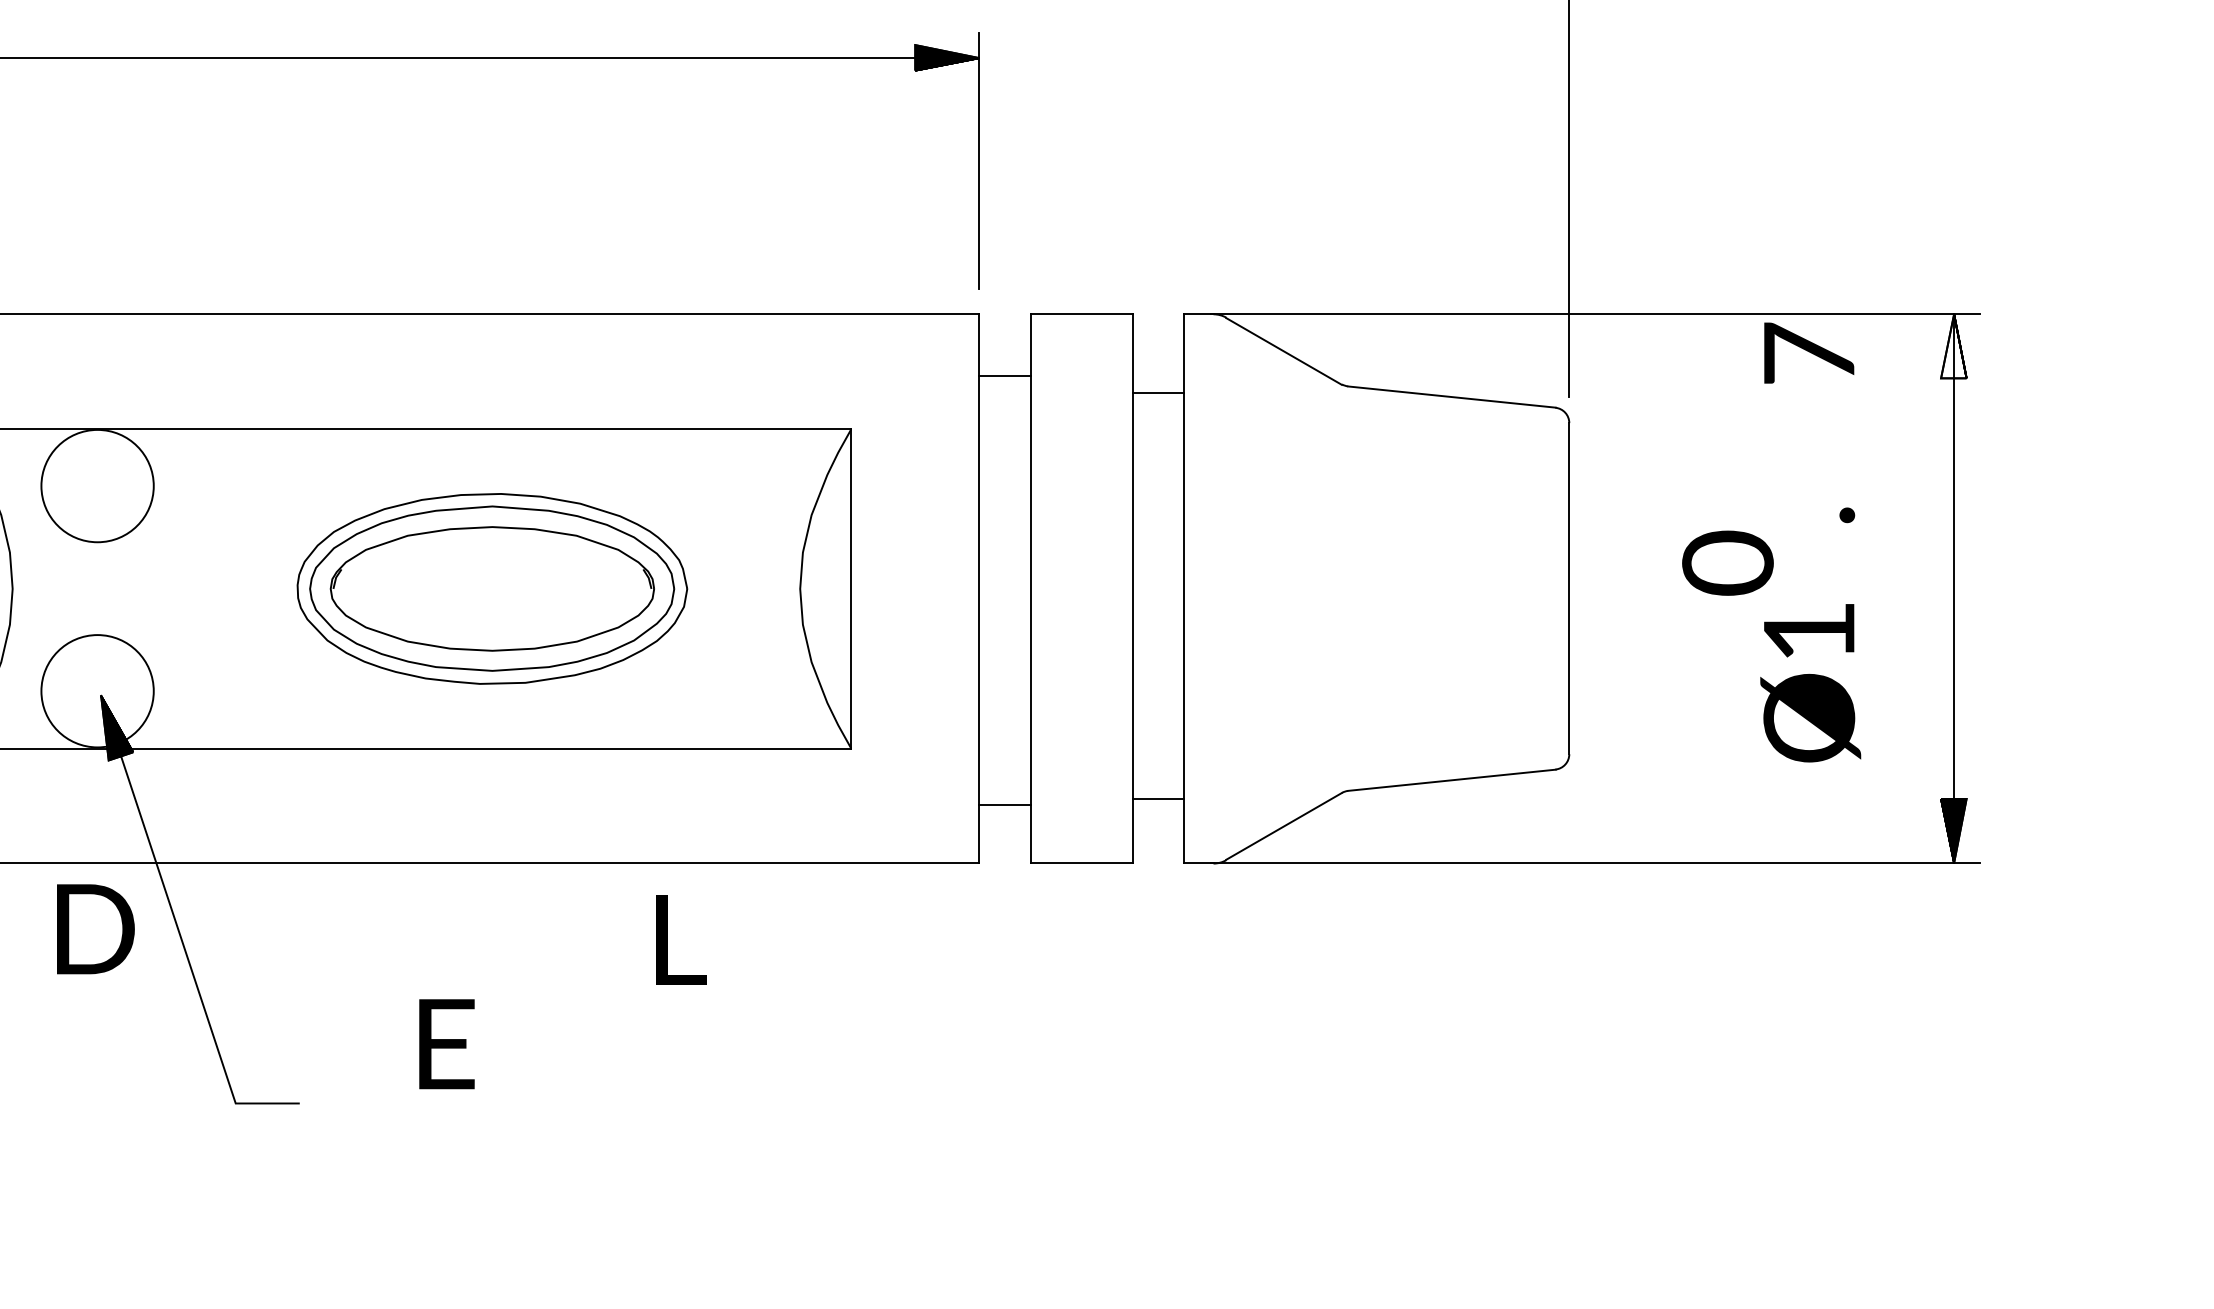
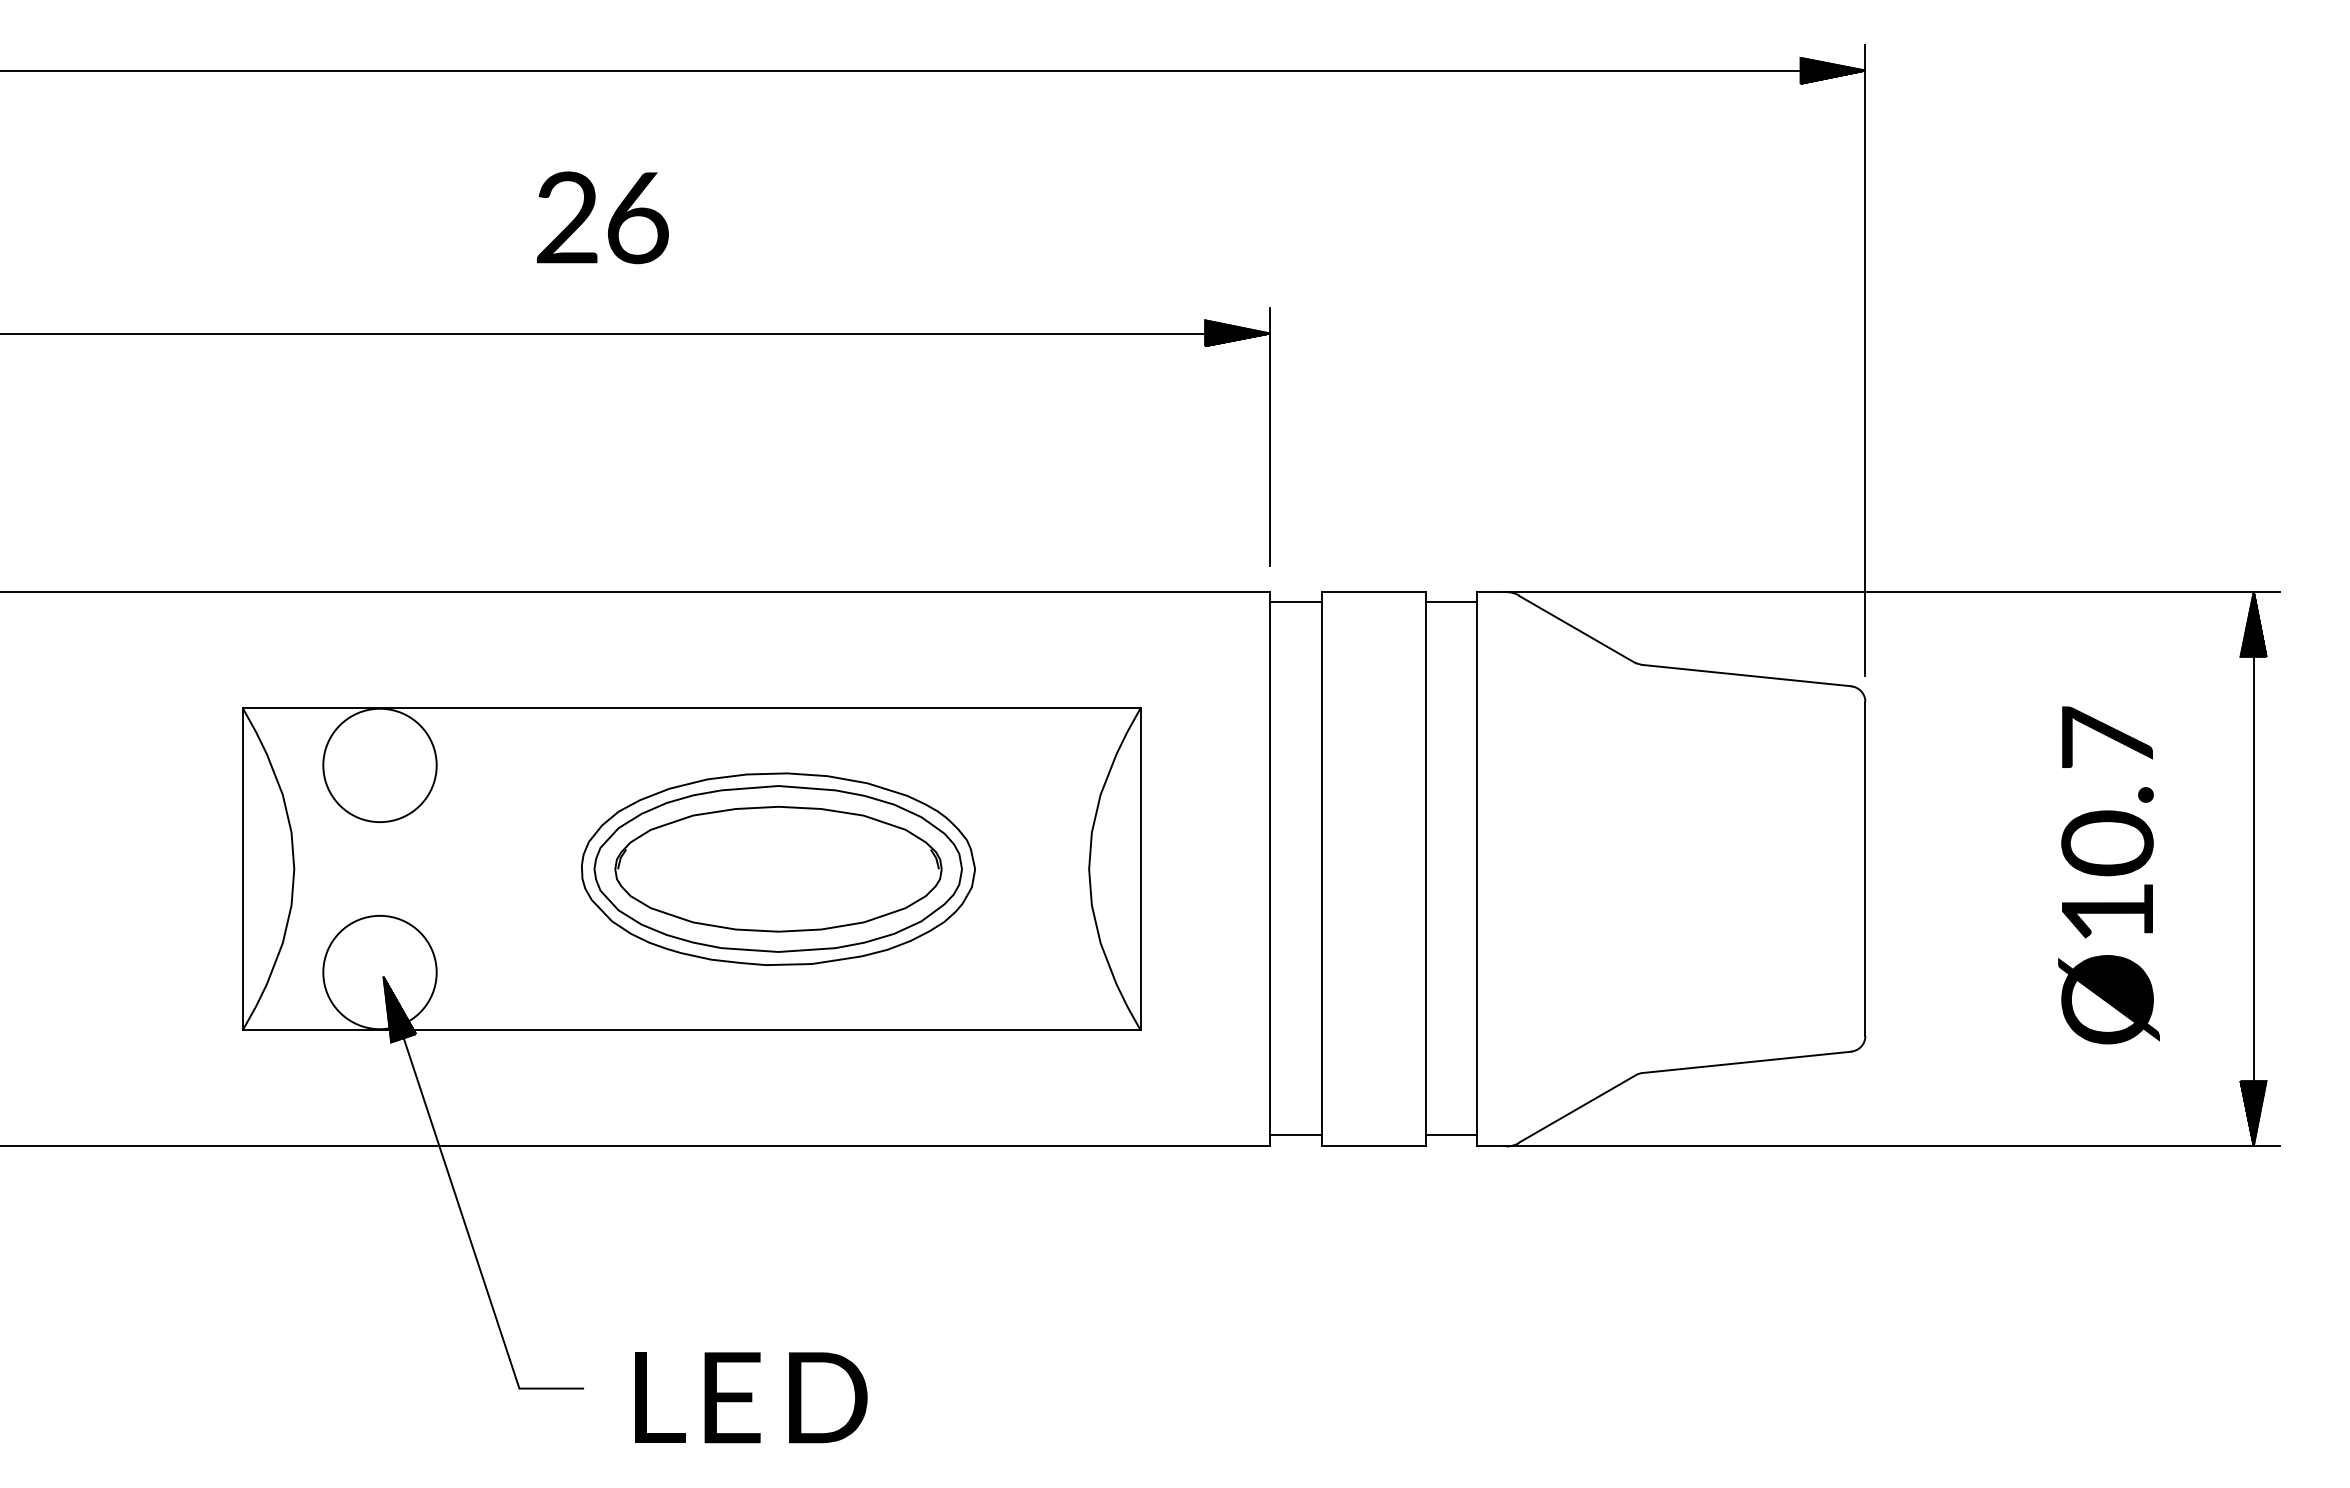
fill: (1953, 346) -> (2253, 624), added
text: (1809, 352) -> (2107, 736), moved
line: (1004, 376) -> (1295, 602), moved
line: (1158, 392) -> (1450, 602), moved
text: (1727, 563) -> (2107, 843), moved
line: (1158, 799) -> (1450, 1135), moved
line: (1004, 805) -> (1295, 1135), moved
text: (96, 929) -> (828, 1397), moved
text: (681, 939) -> (660, 1397), moved
text: (446, 1043) -> (732, 1397), moved

